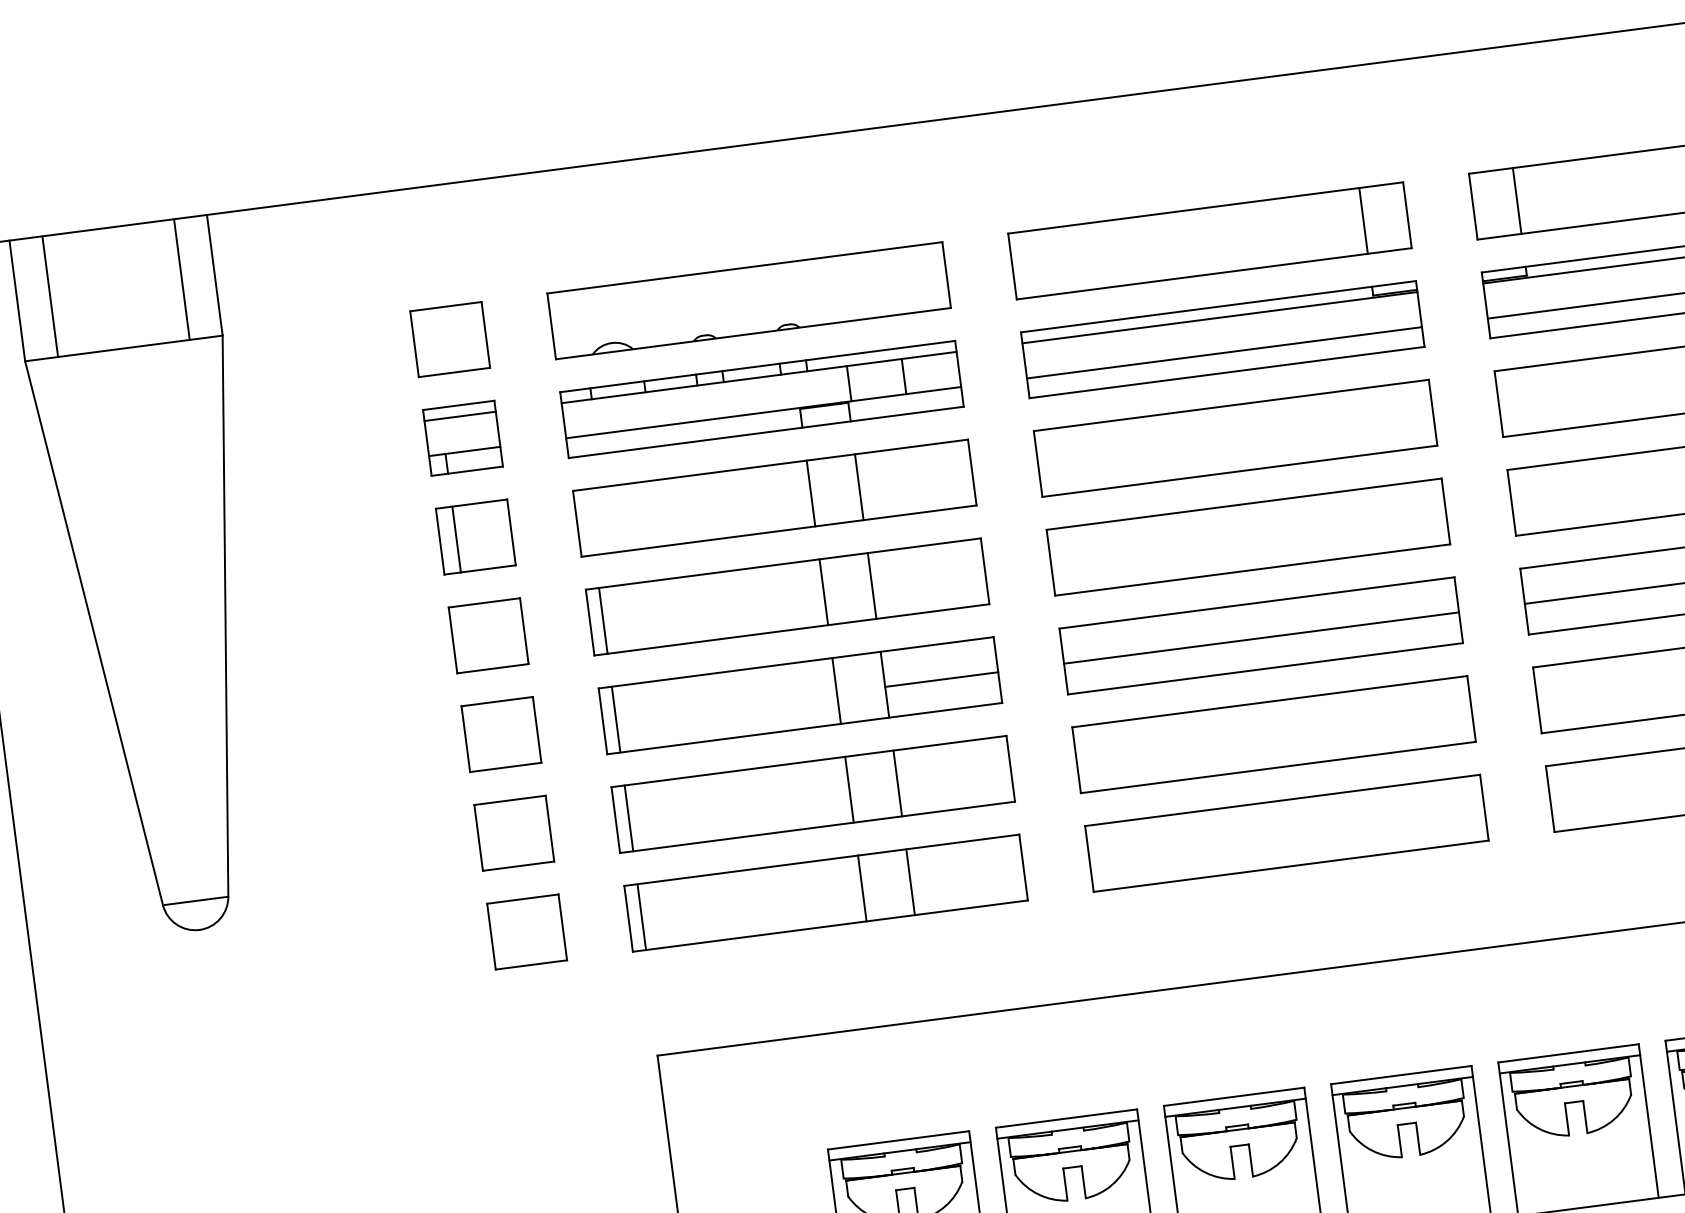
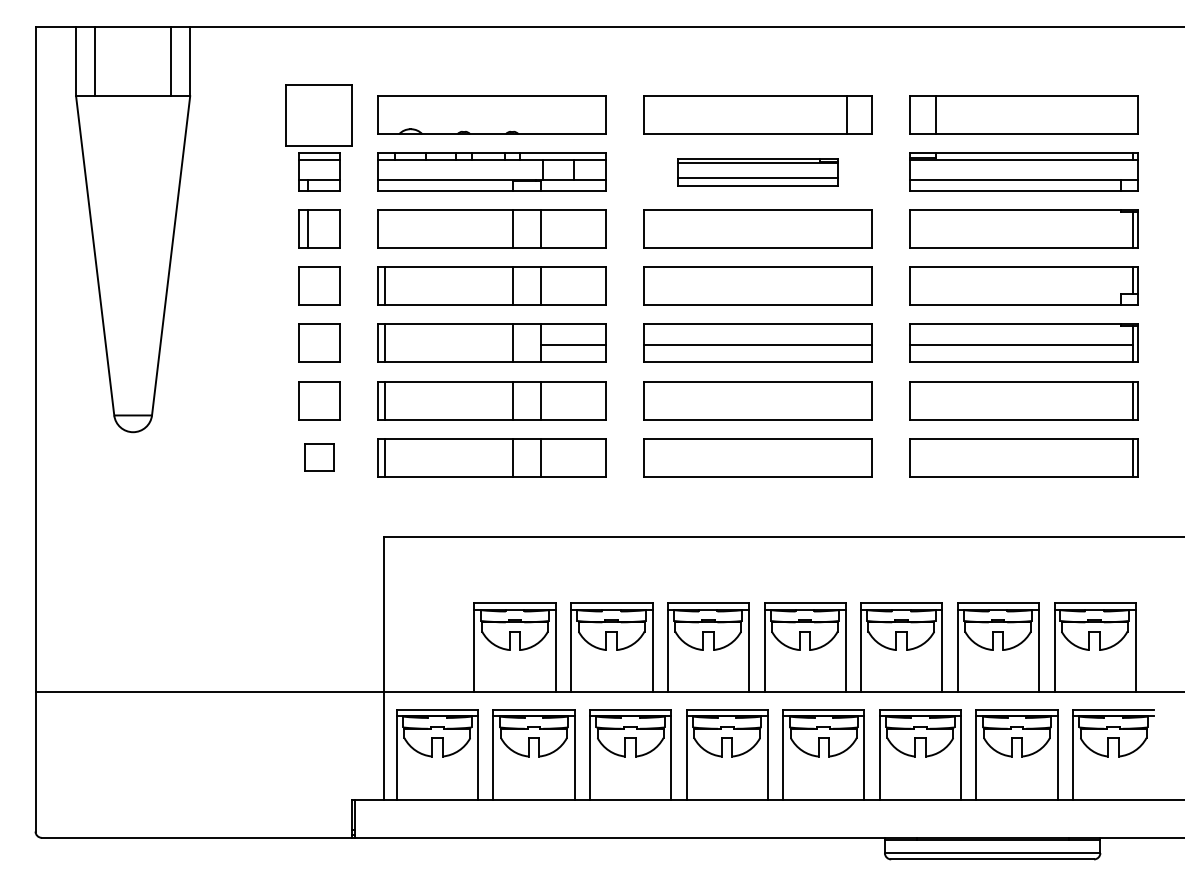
part: (450, 338) -> (319, 114), size x1.6
part: (1221, 338) -> (757, 171), size x0.7
part: (527, 931) -> (319, 457), size x0.7

